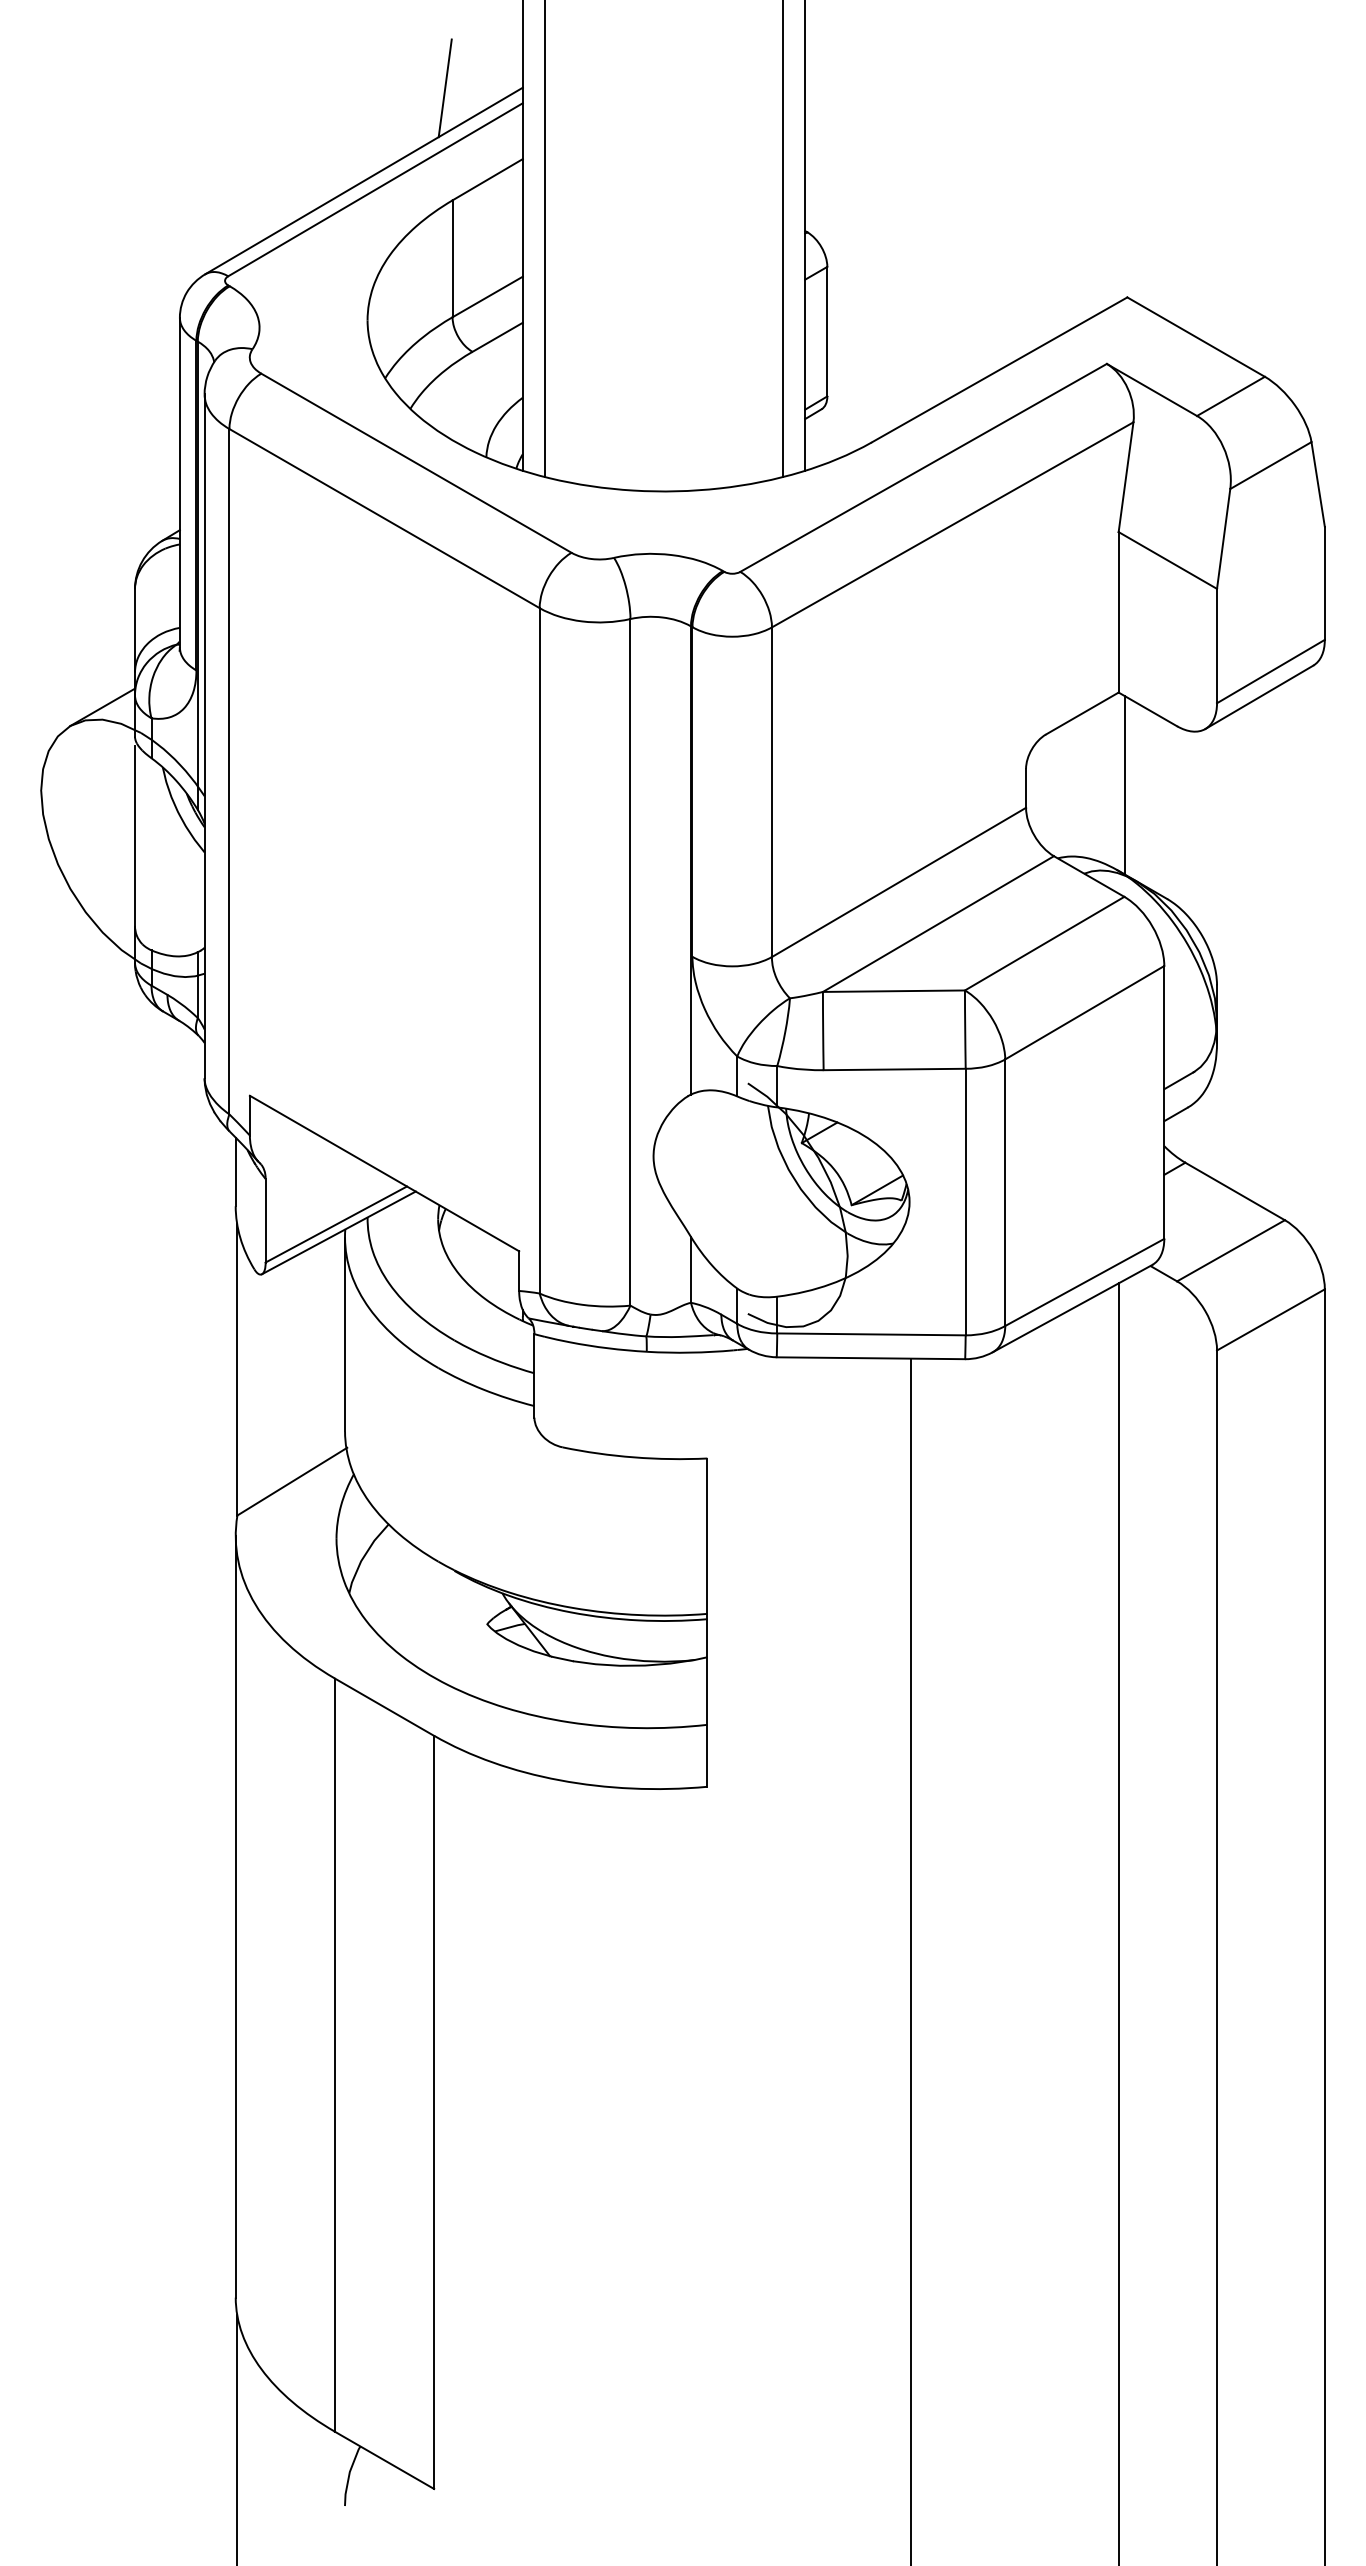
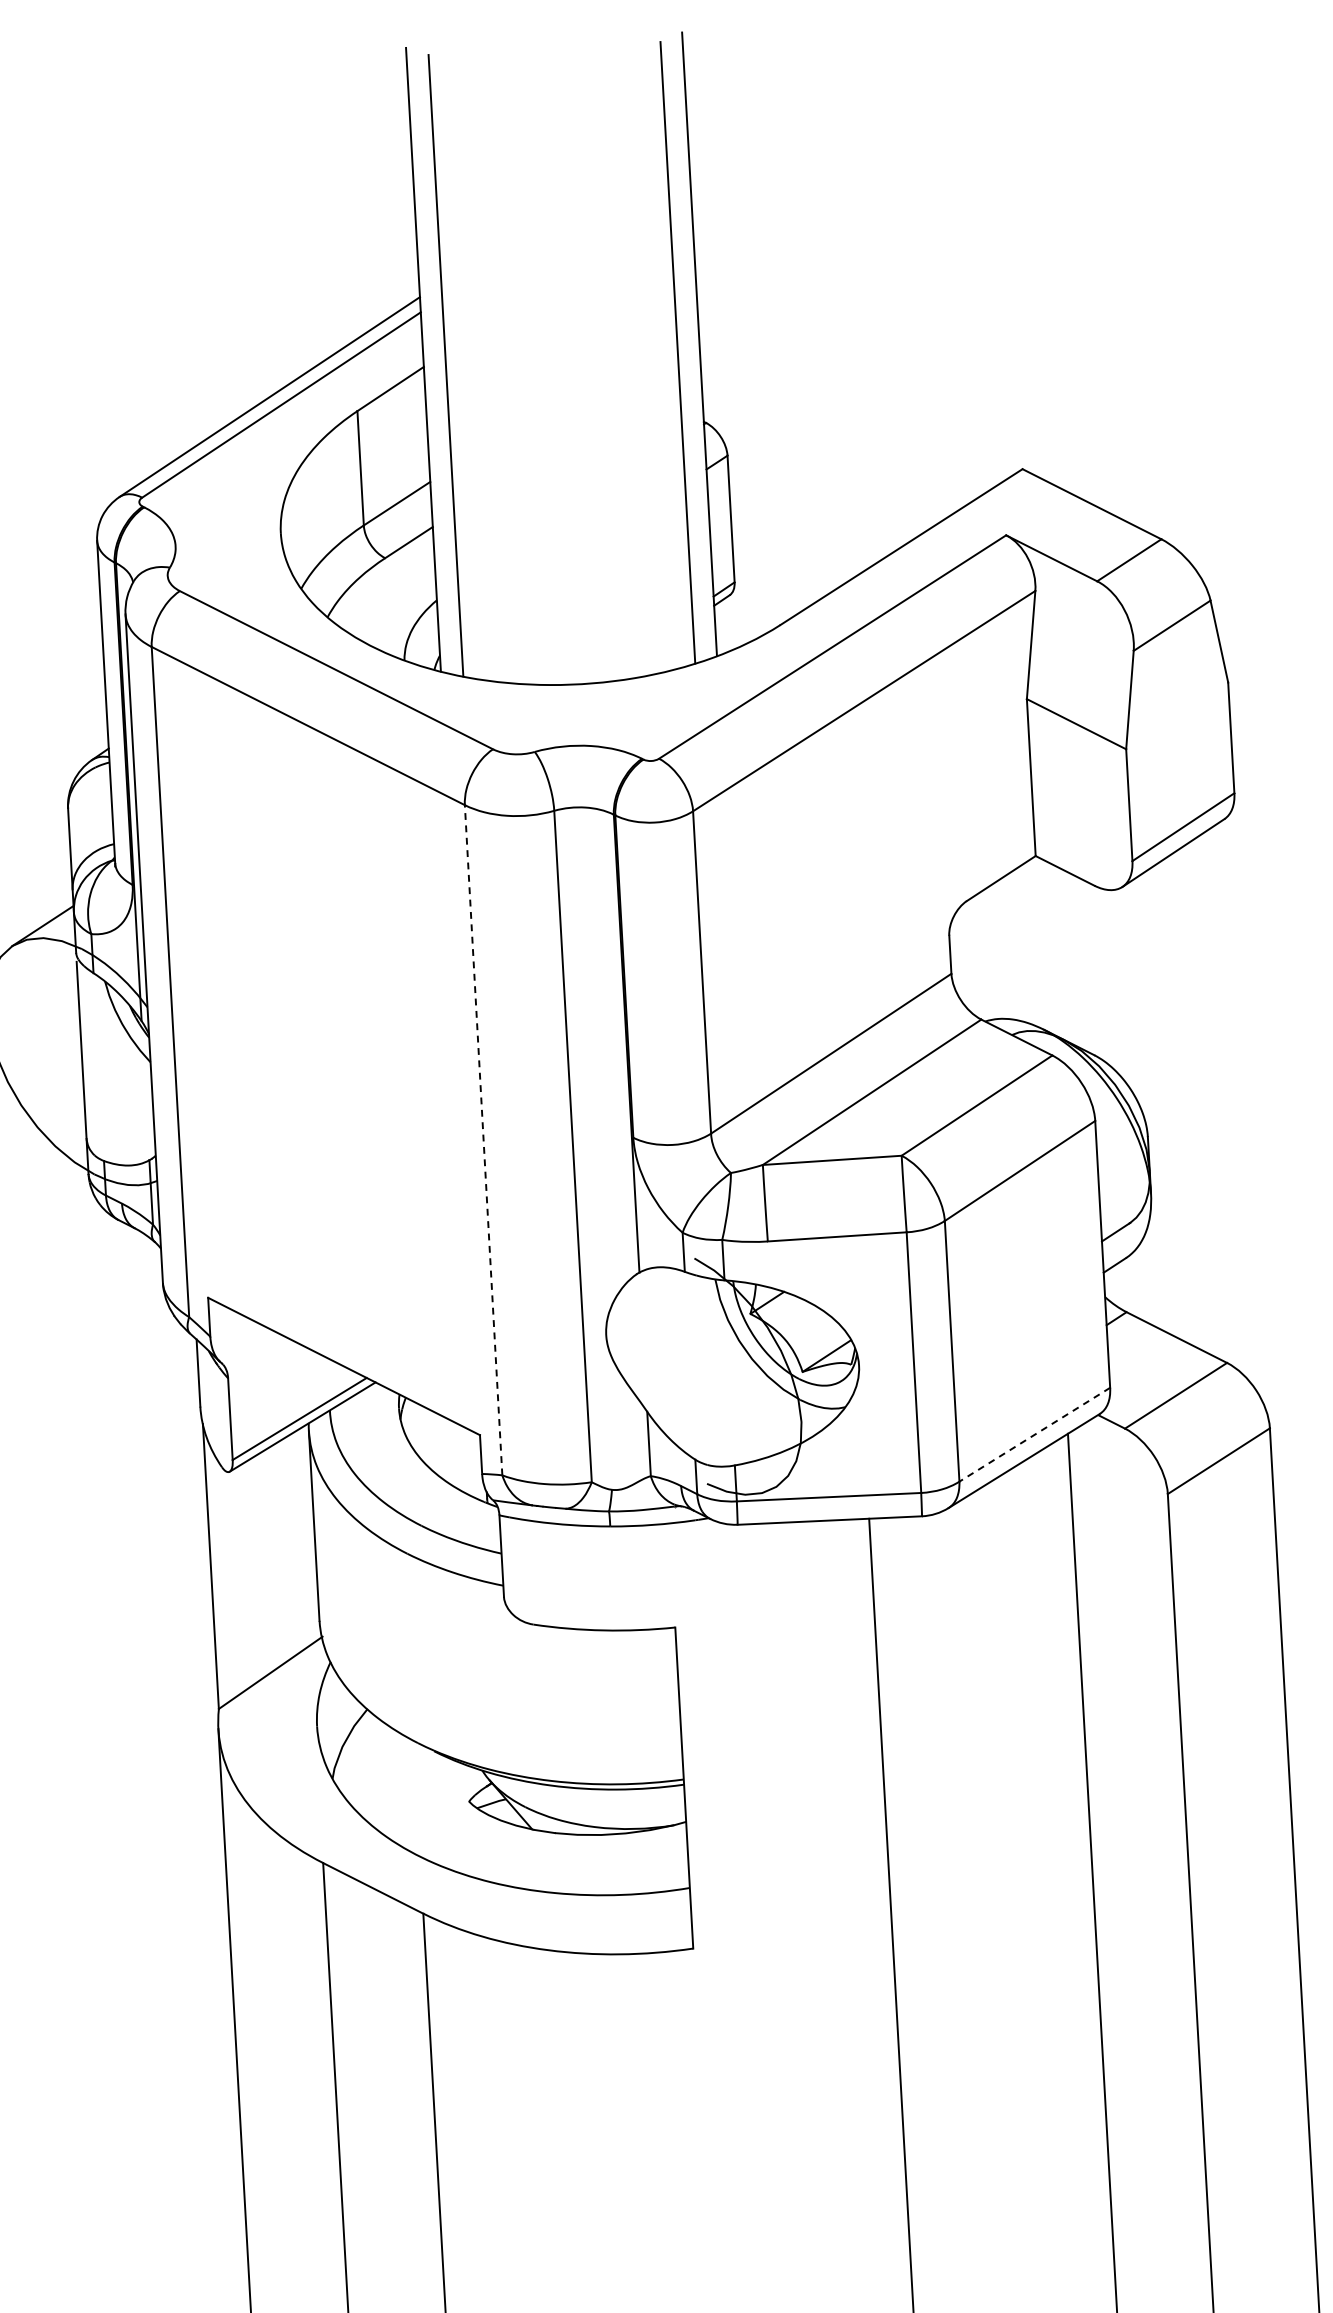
line: (444, 88) -> (343, 302), removed
line: (1125, 785) -> (1047, 946), removed
line: (539, 950) -> (483, 1139), solid -> dashed
line: (1084, 1282) -> (1034, 1434), solid -> dashed

